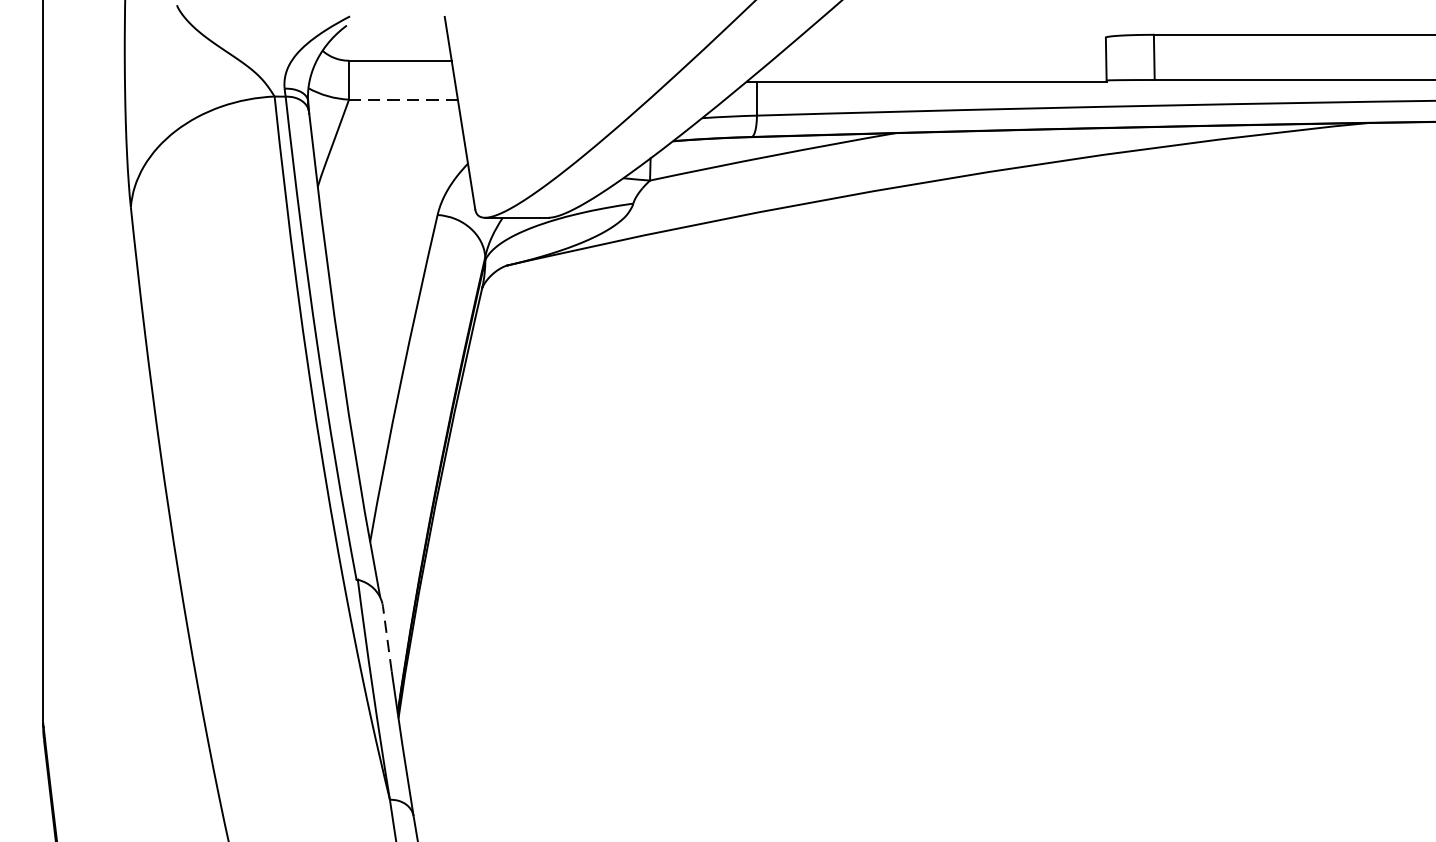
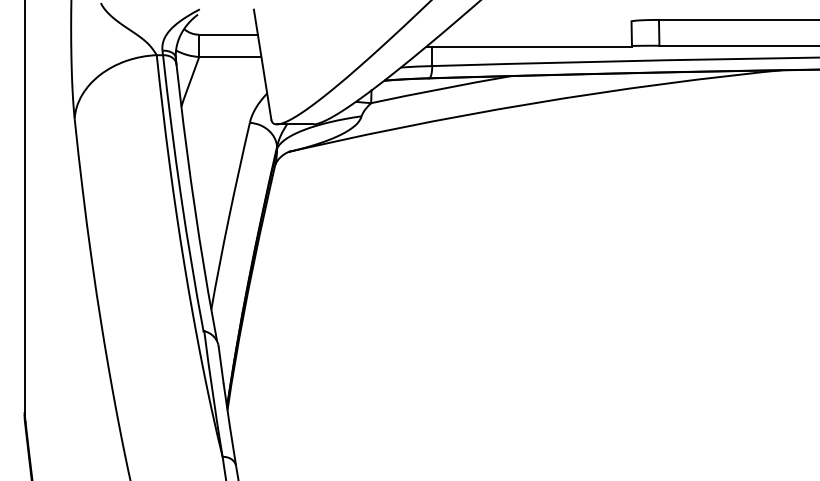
line: (401, 98) -> (229, 56), dashed -> solid
line: (387, 638) -> (221, 364), dashed -> solid

